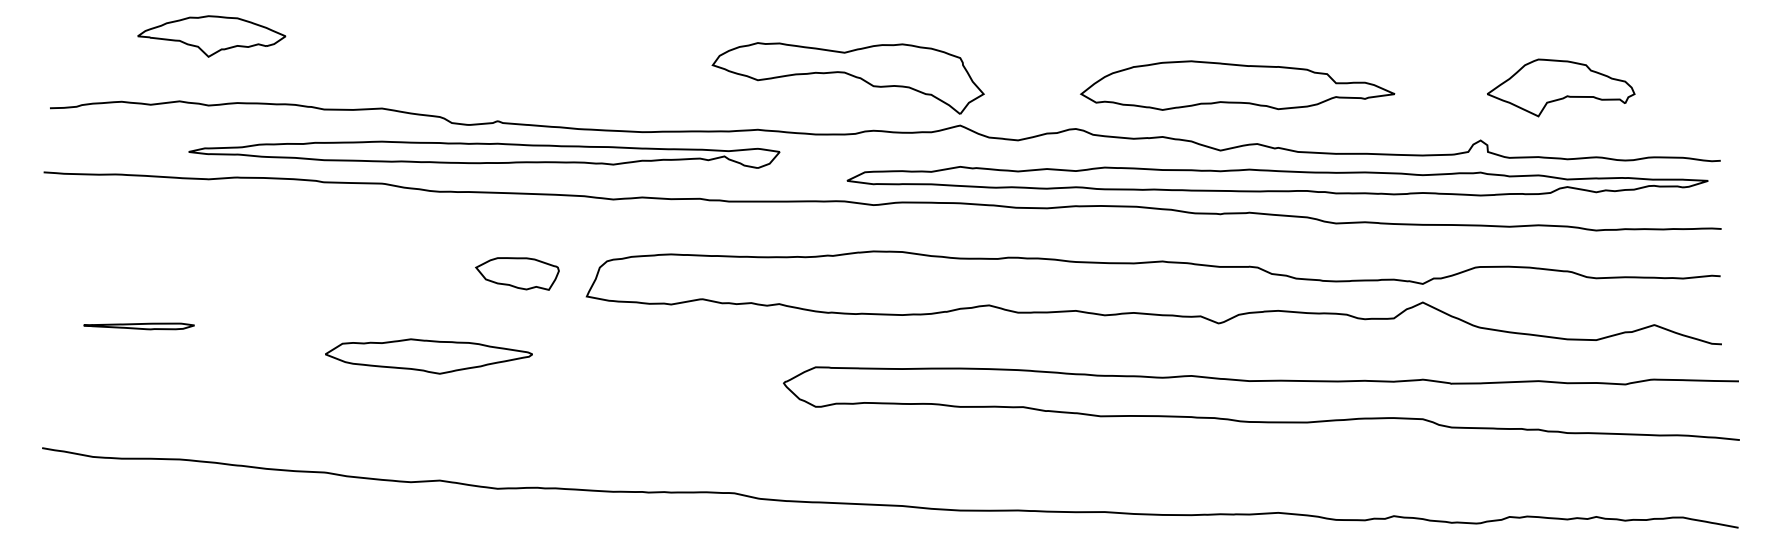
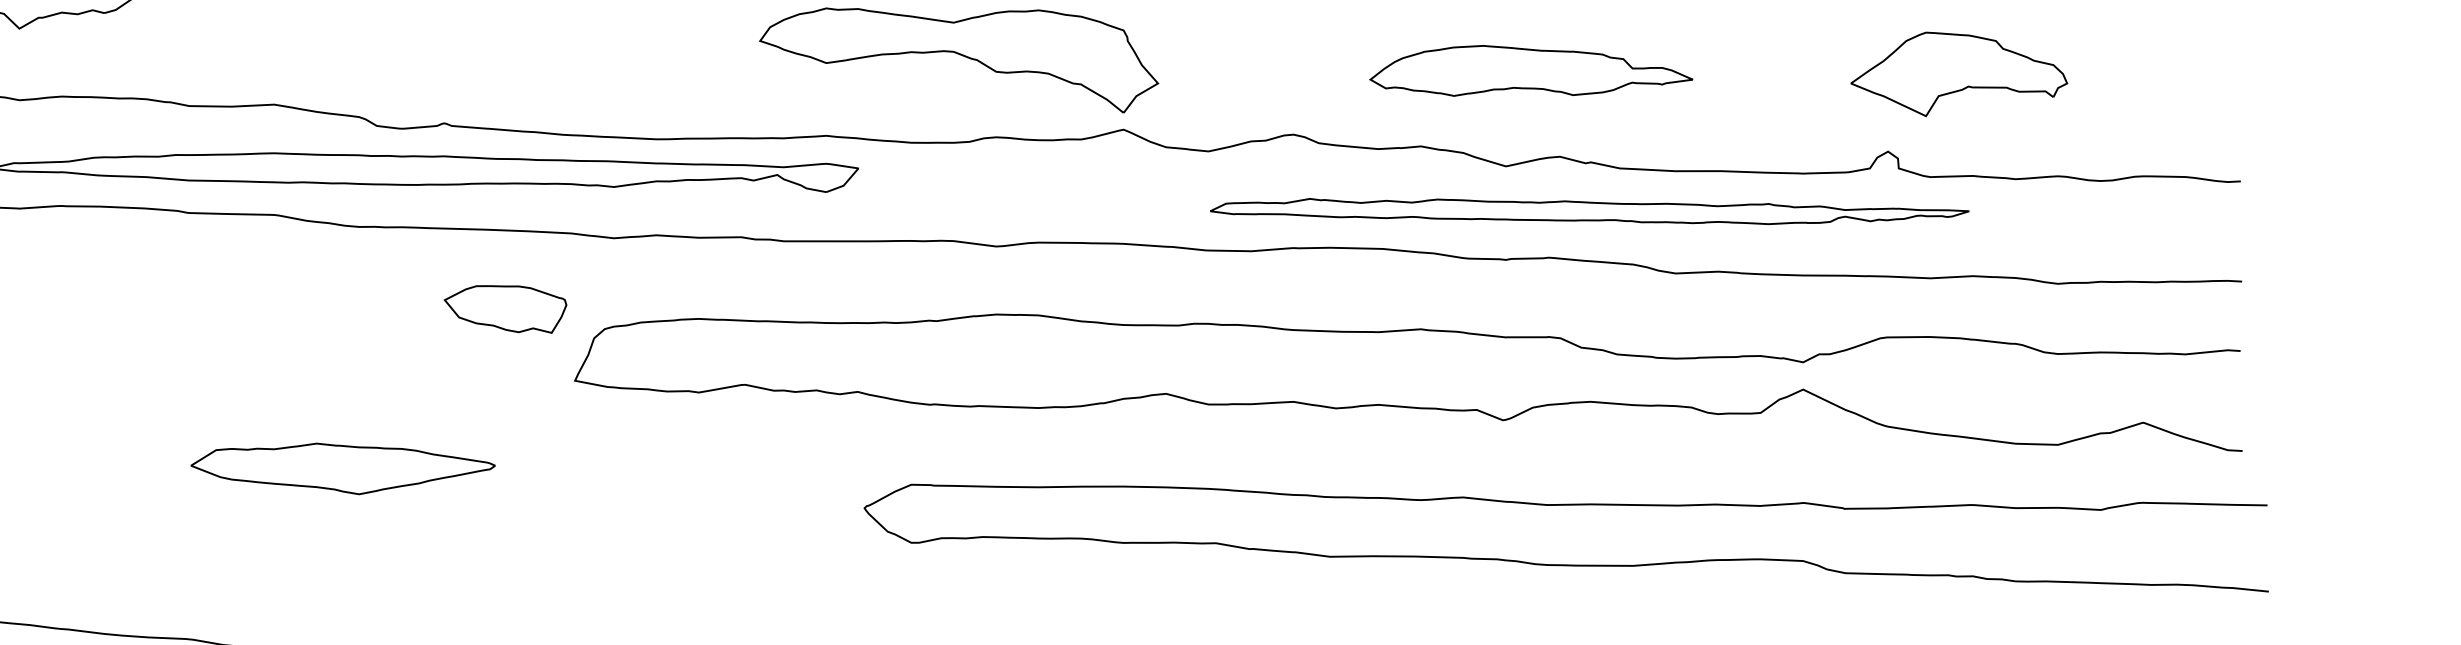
part: (1237, 85) -> (1530, 70), size x0.7
part: (1561, 87) -> (1959, 73), moved
part: (1277, 181) -> (1589, 211), size x0.6
part: (517, 273) -> (505, 308), moved

